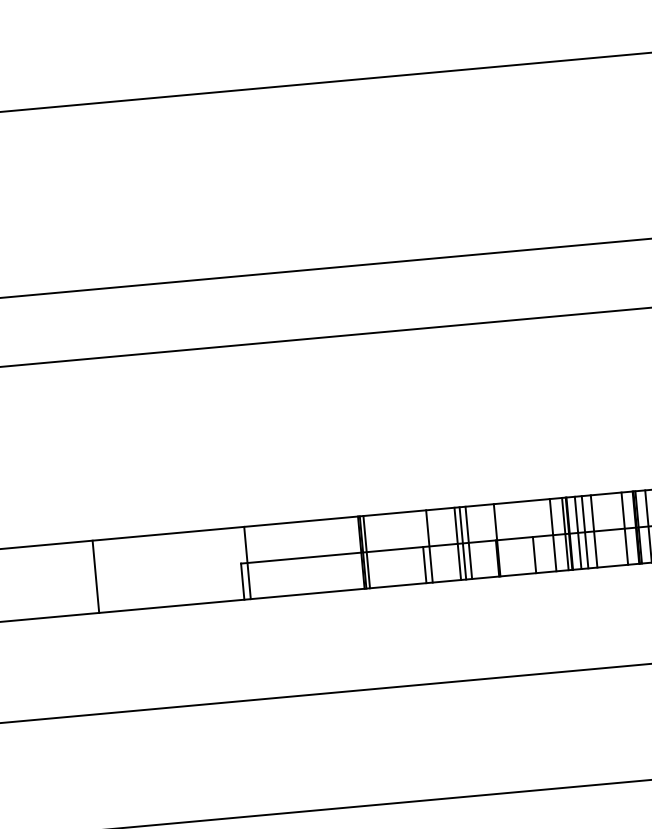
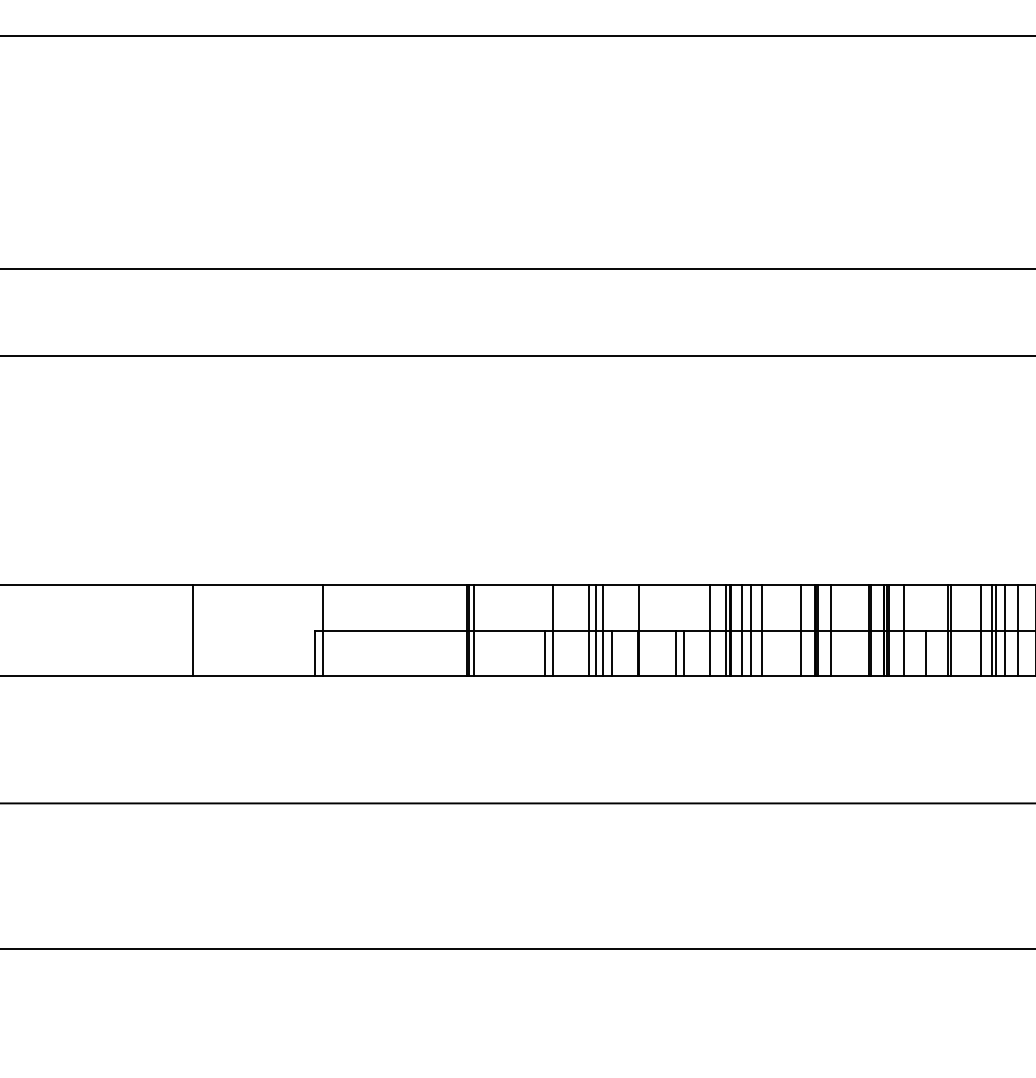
line: (528, 555) -> (676, 653), added
line: (476, 560) -> (611, 653), added
line: (95, 576) -> (192, 630), moved

